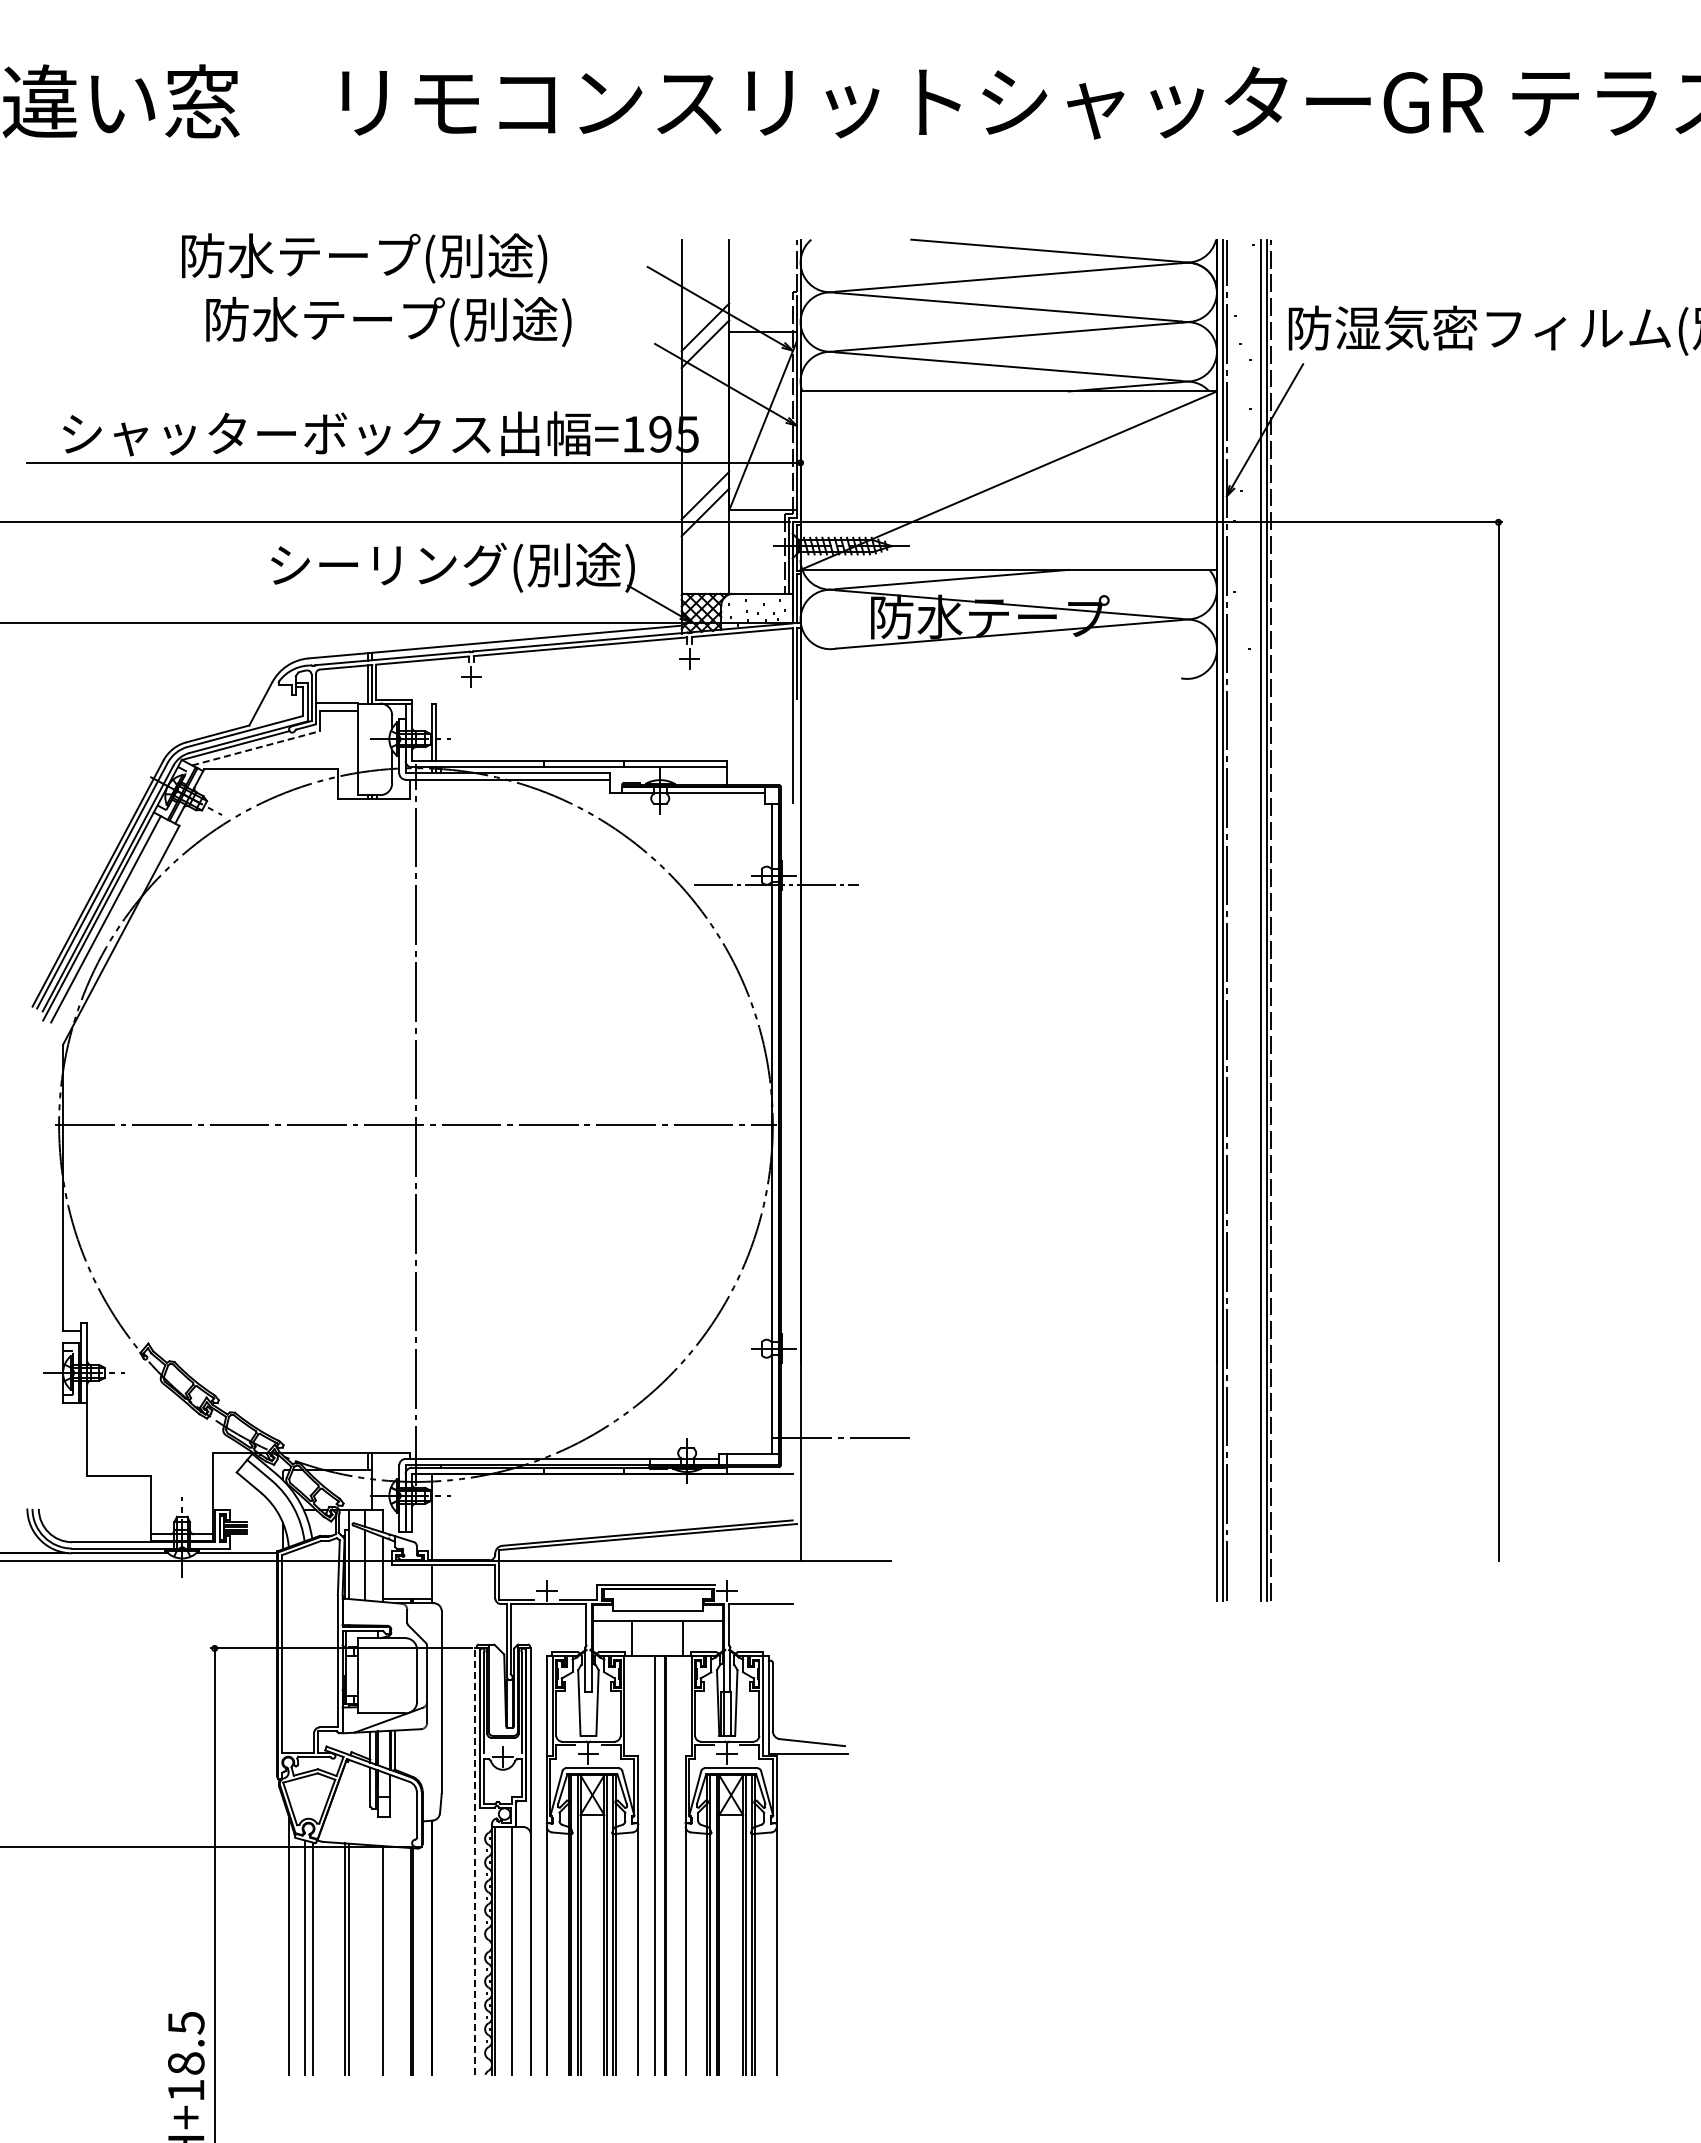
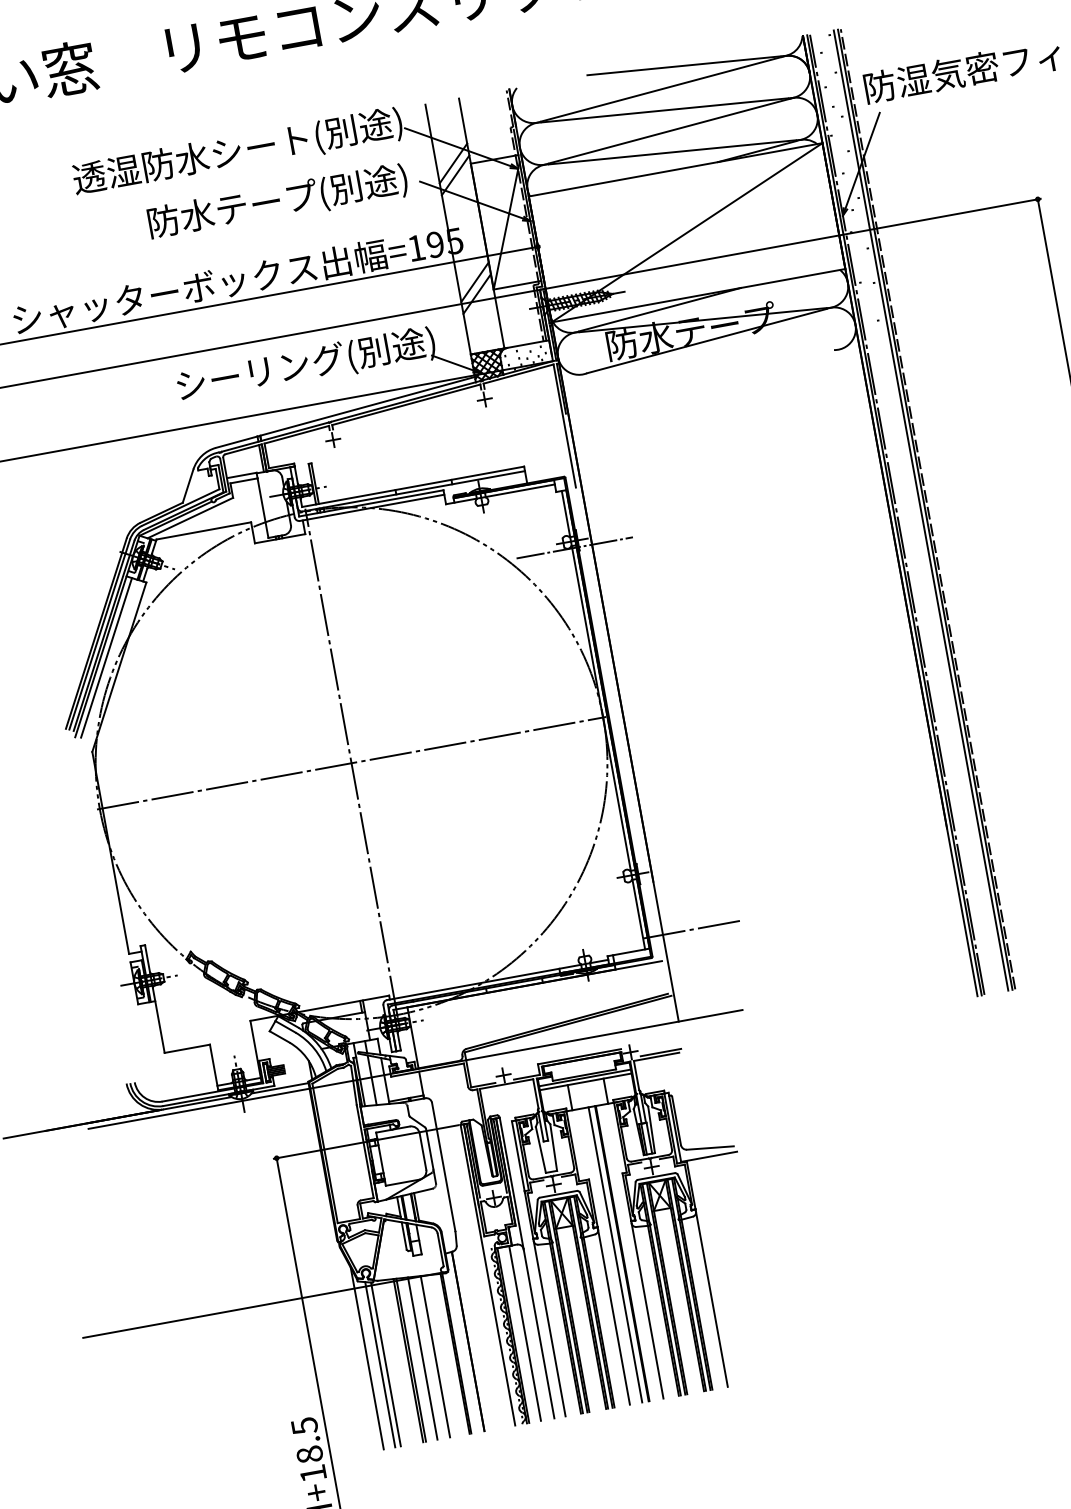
text: (411, 258) -> (237, 152), 防水テープ(別途) -> 透湿防水シート(別途)
text: (388, 321) -> (277, 202), moved
line: (255, 748) -> (190, 518), dashed -> solid
line: (768, 1599) -> (661, 1052), added
line: (657, 1615) -> (584, 1078), added
line: (475, 1861) -> (487, 1275), dashed -> solid
line: (365, 1959) -> (422, 1358), added

